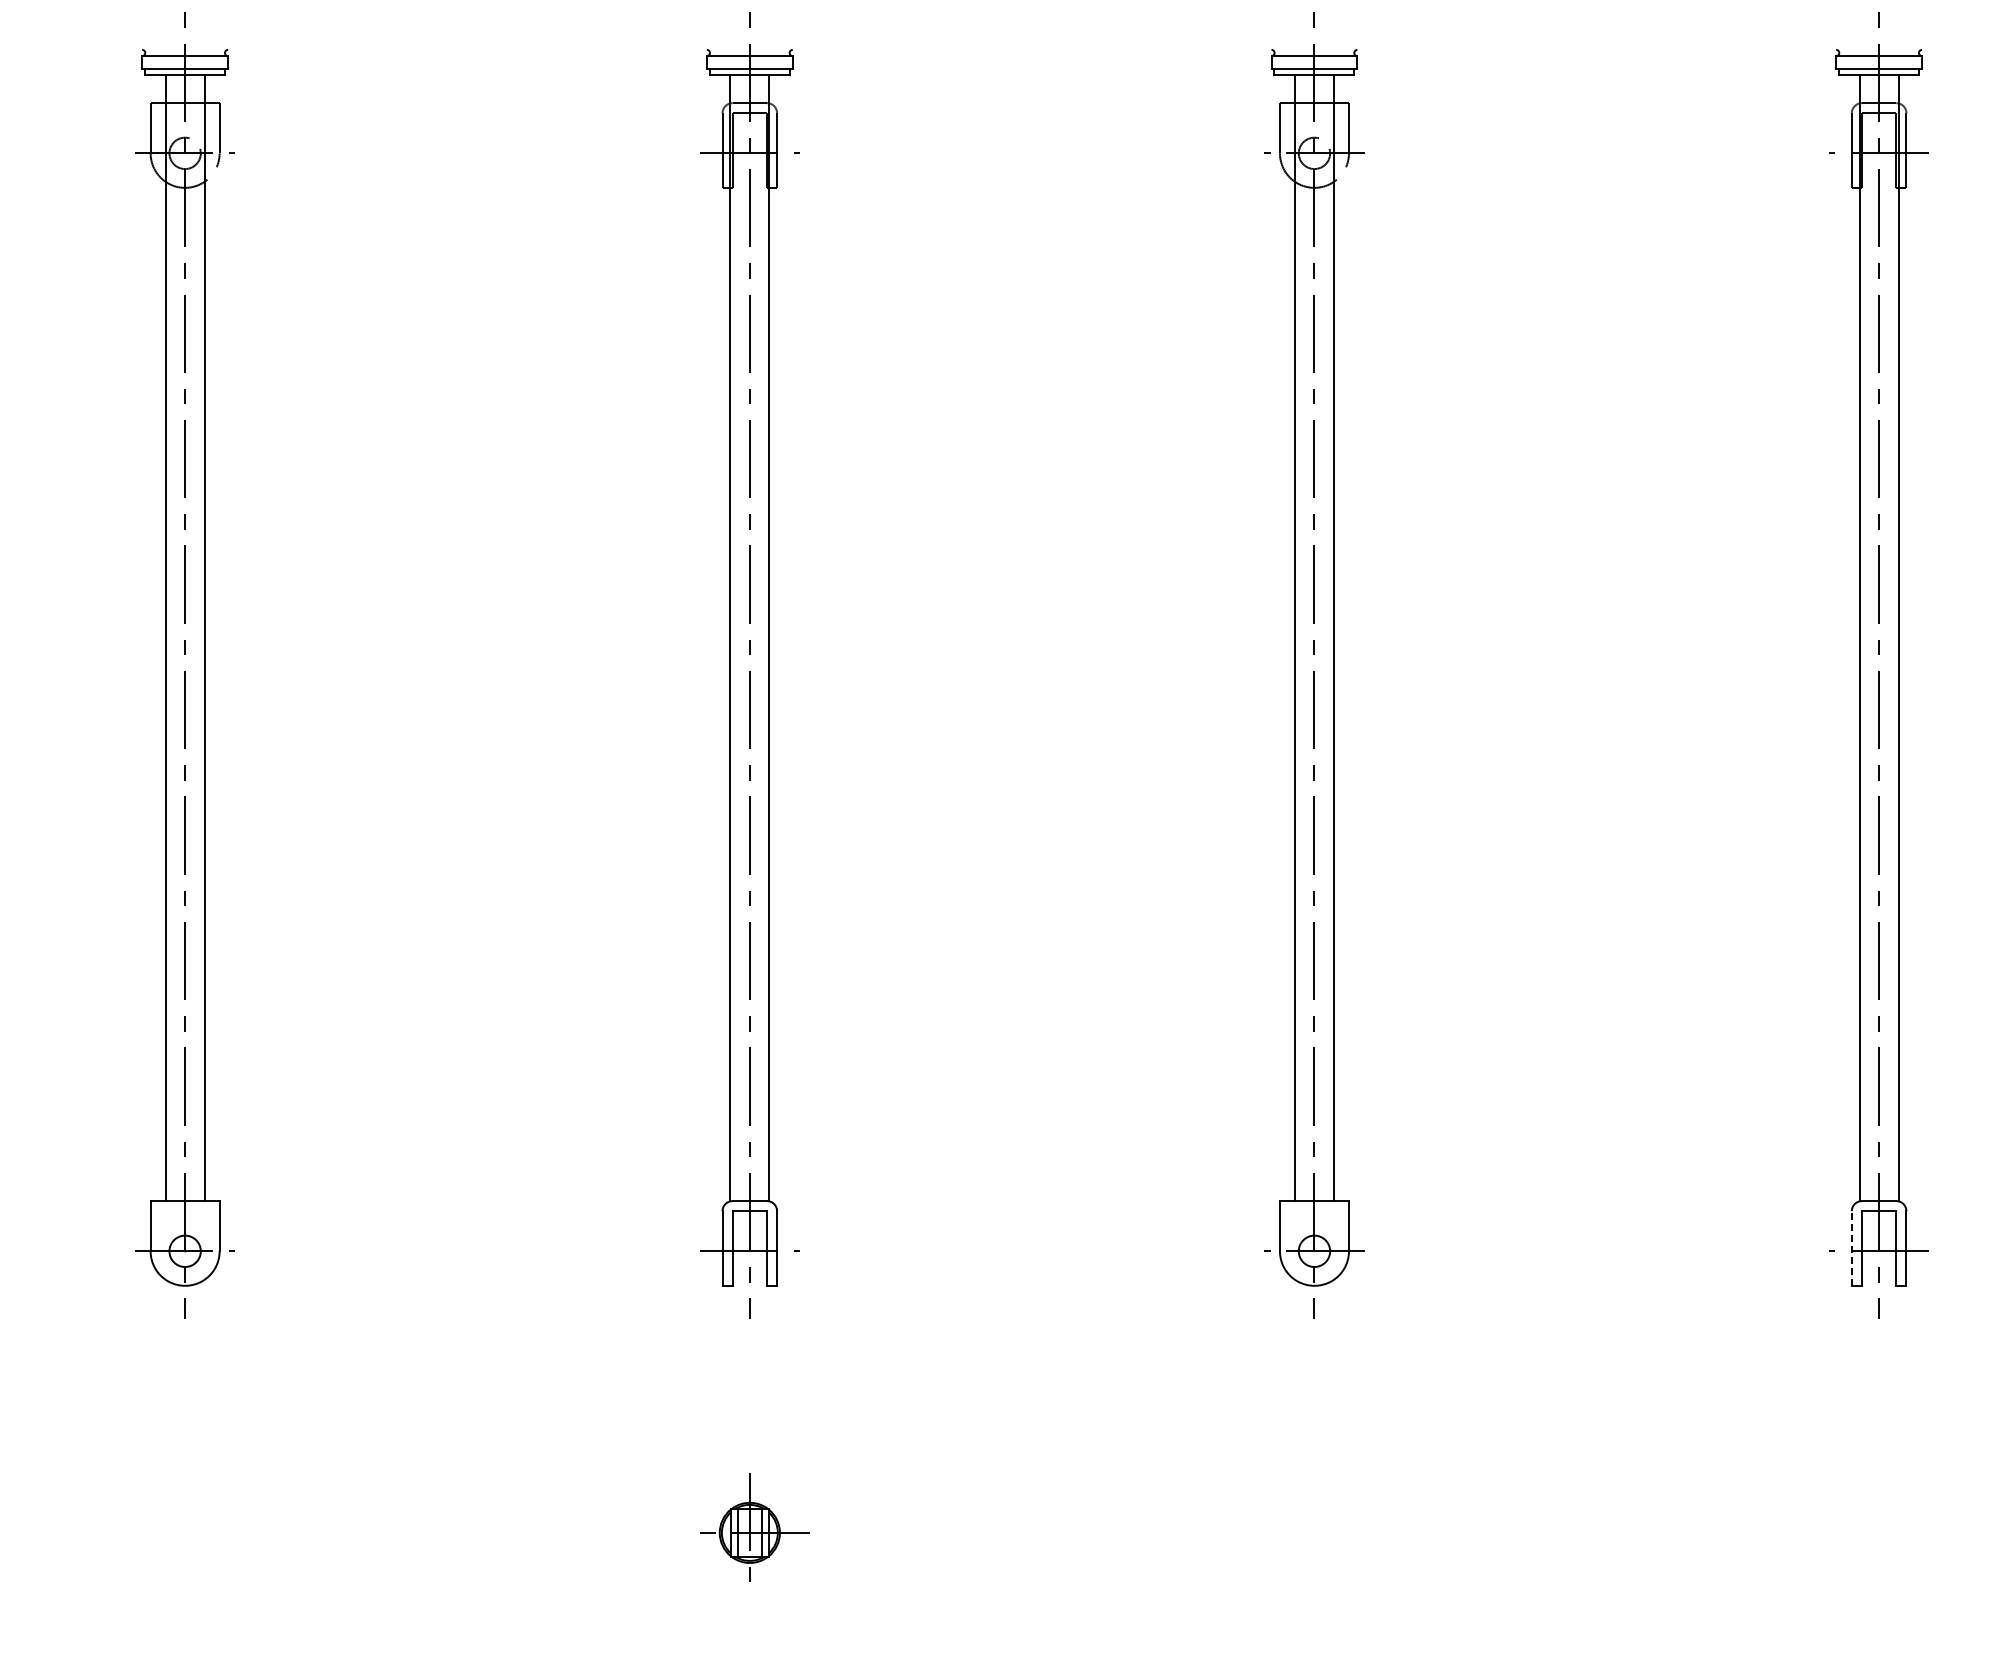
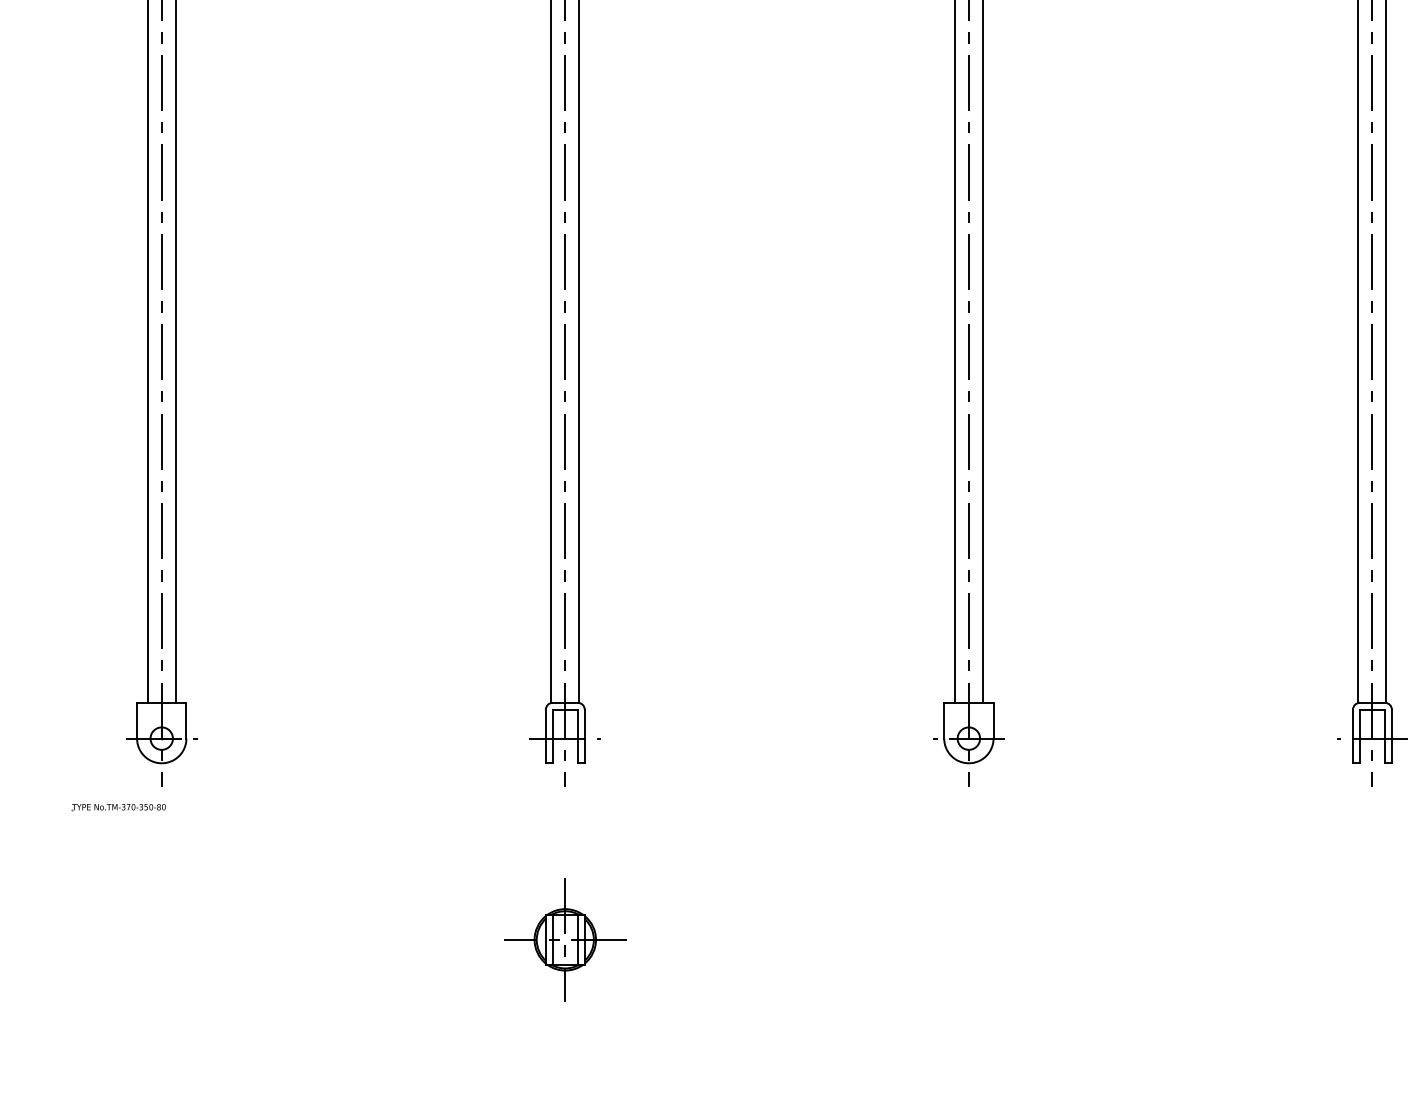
line: (1851, 1248) -> (1352, 736), dashed -> solid
part: (124, 1347) -> (118, 807), added
part: (749, 1532) -> (565, 939), size x1.43

